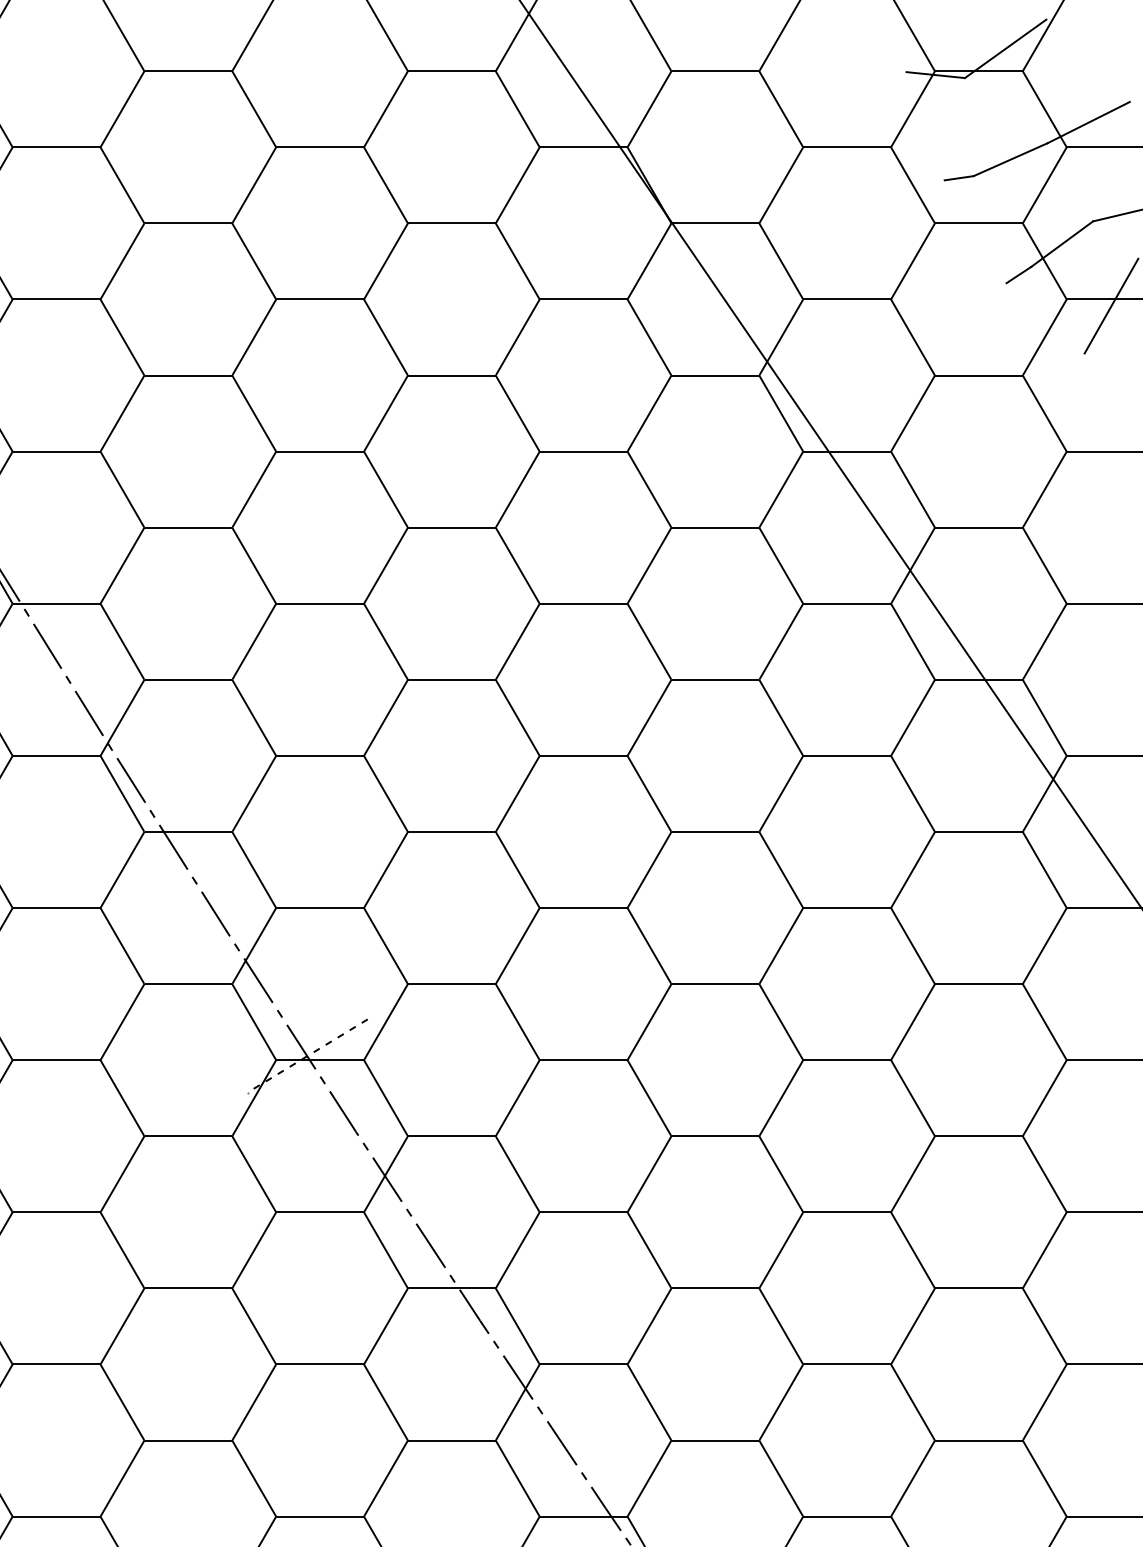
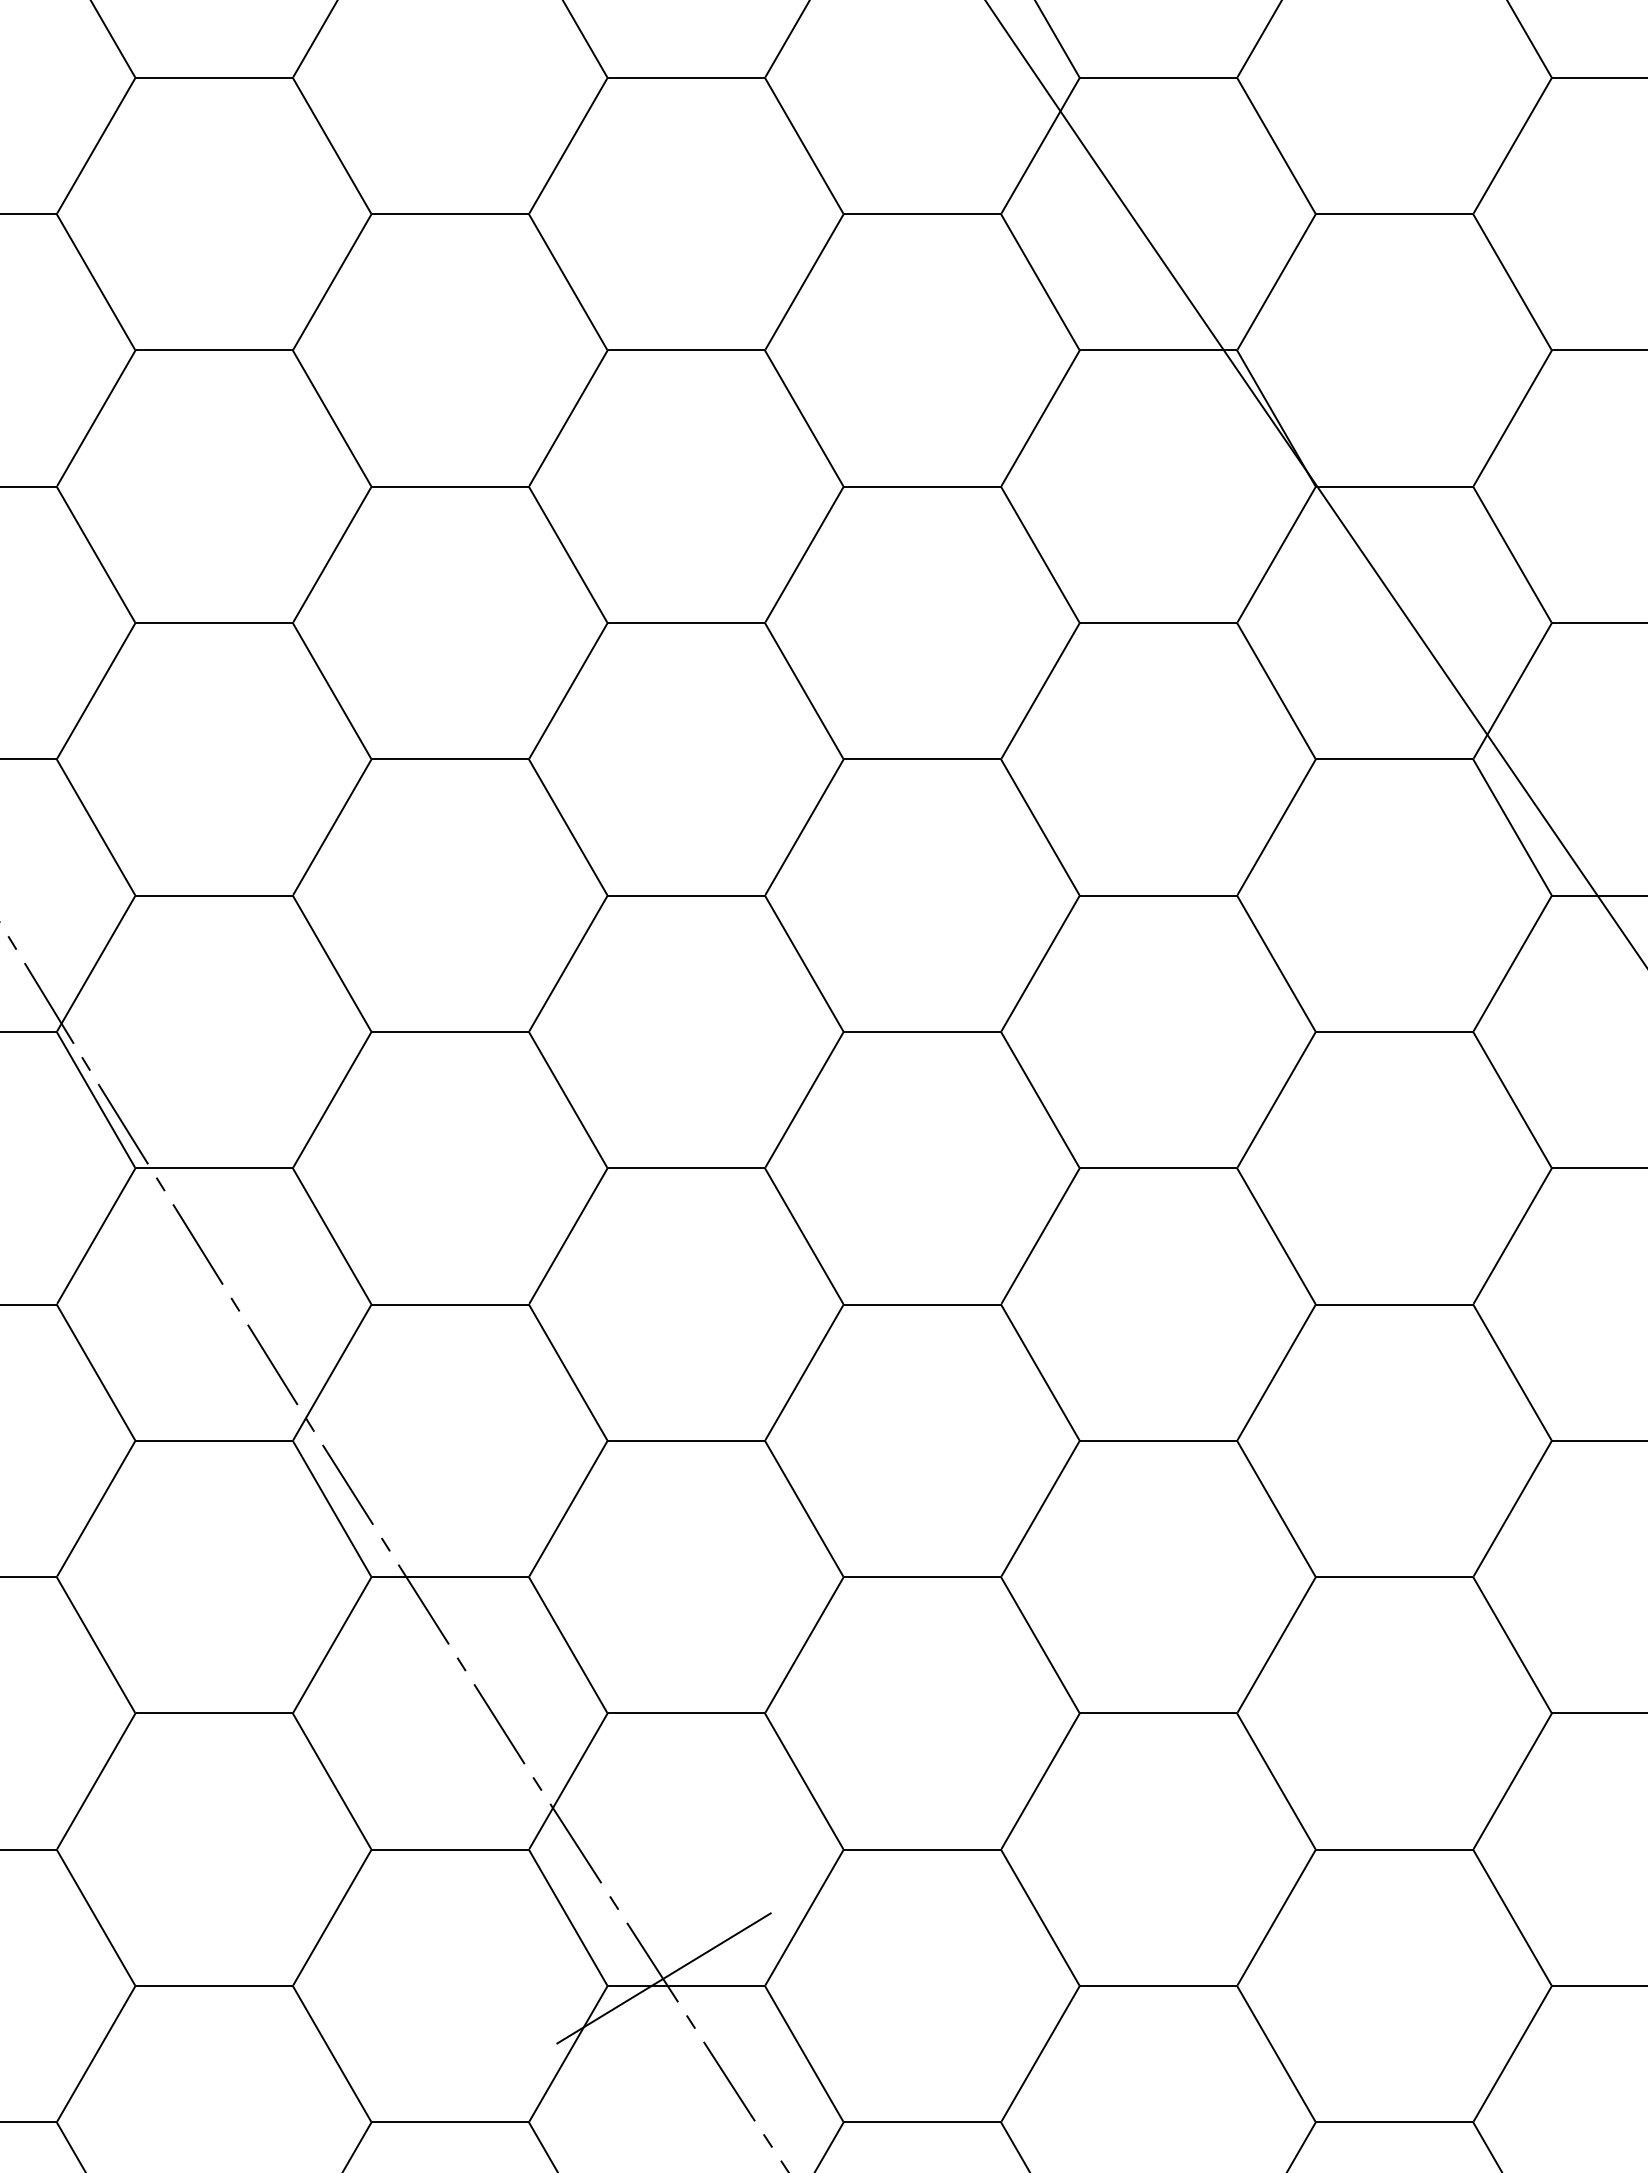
line: (307, 1056) -> (663, 1979), dashed -> solid

